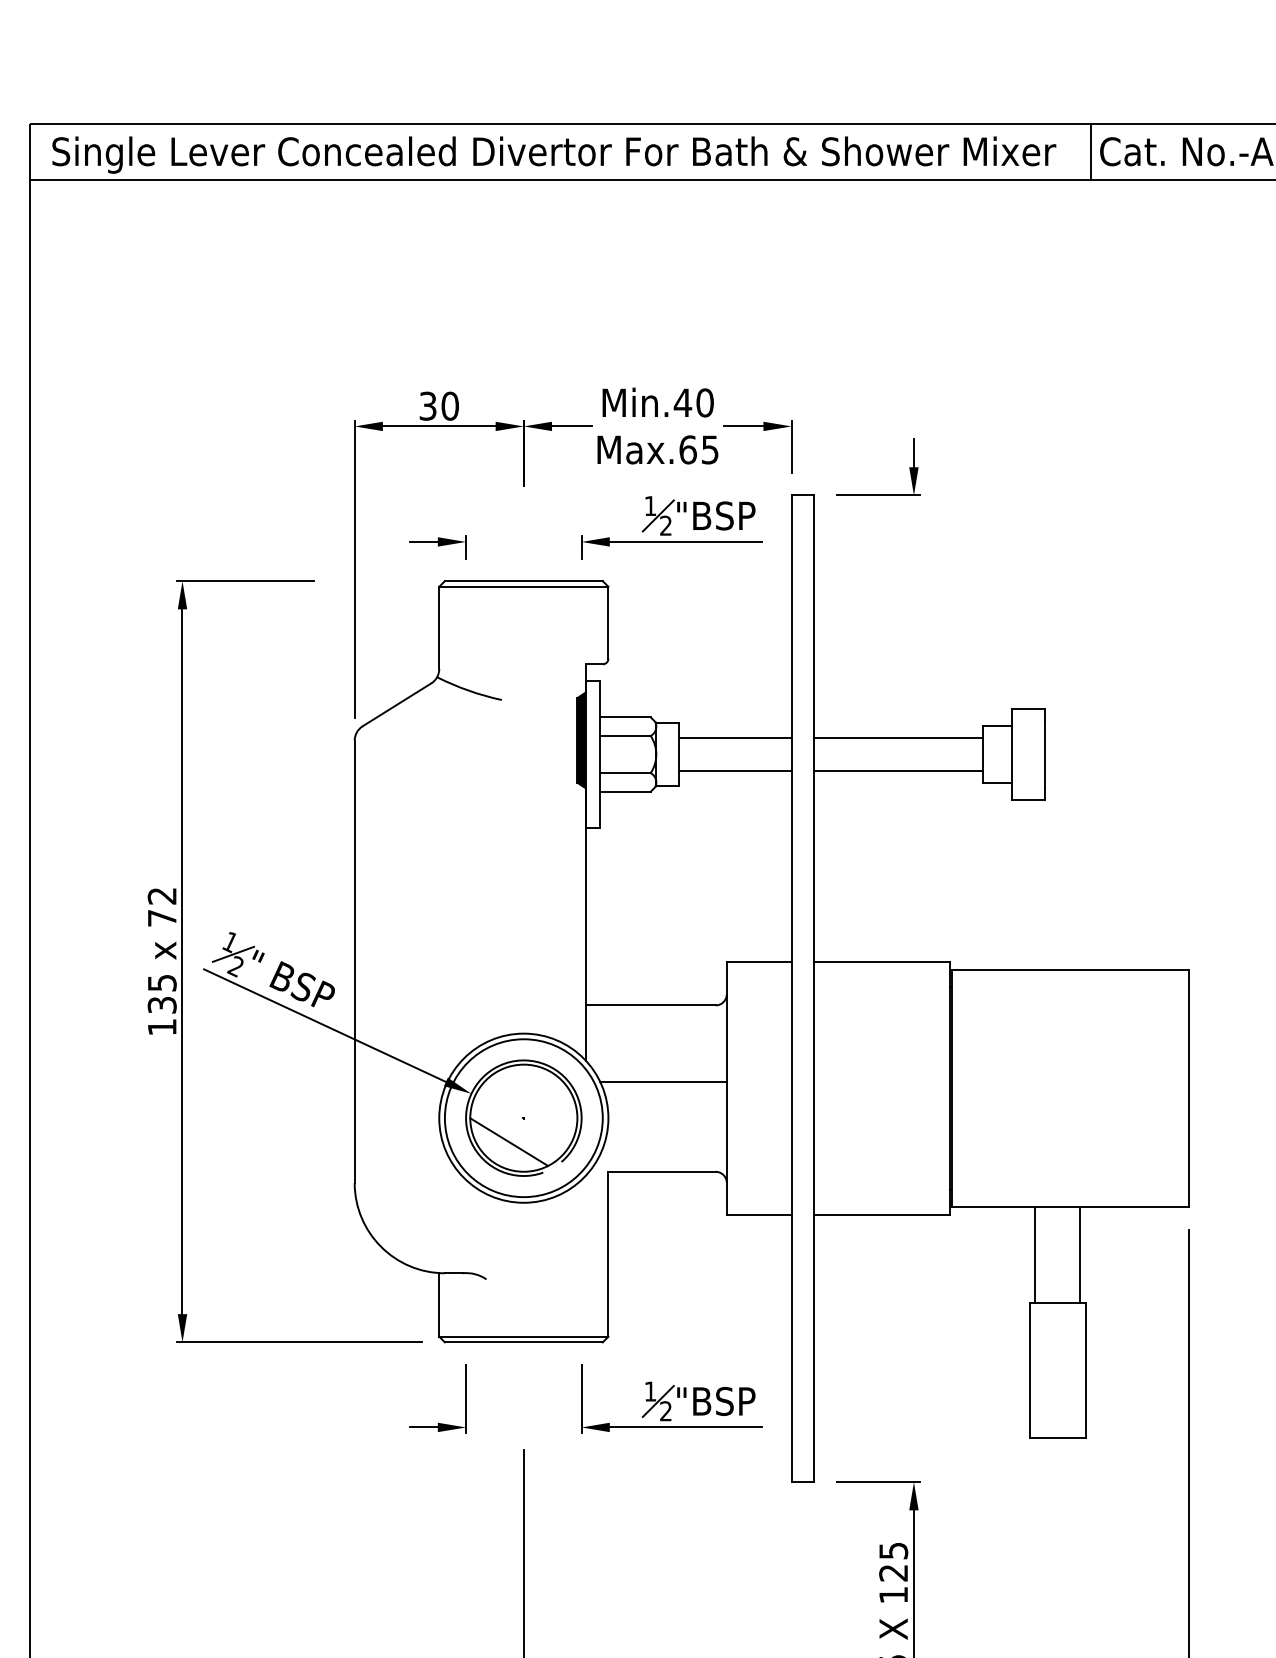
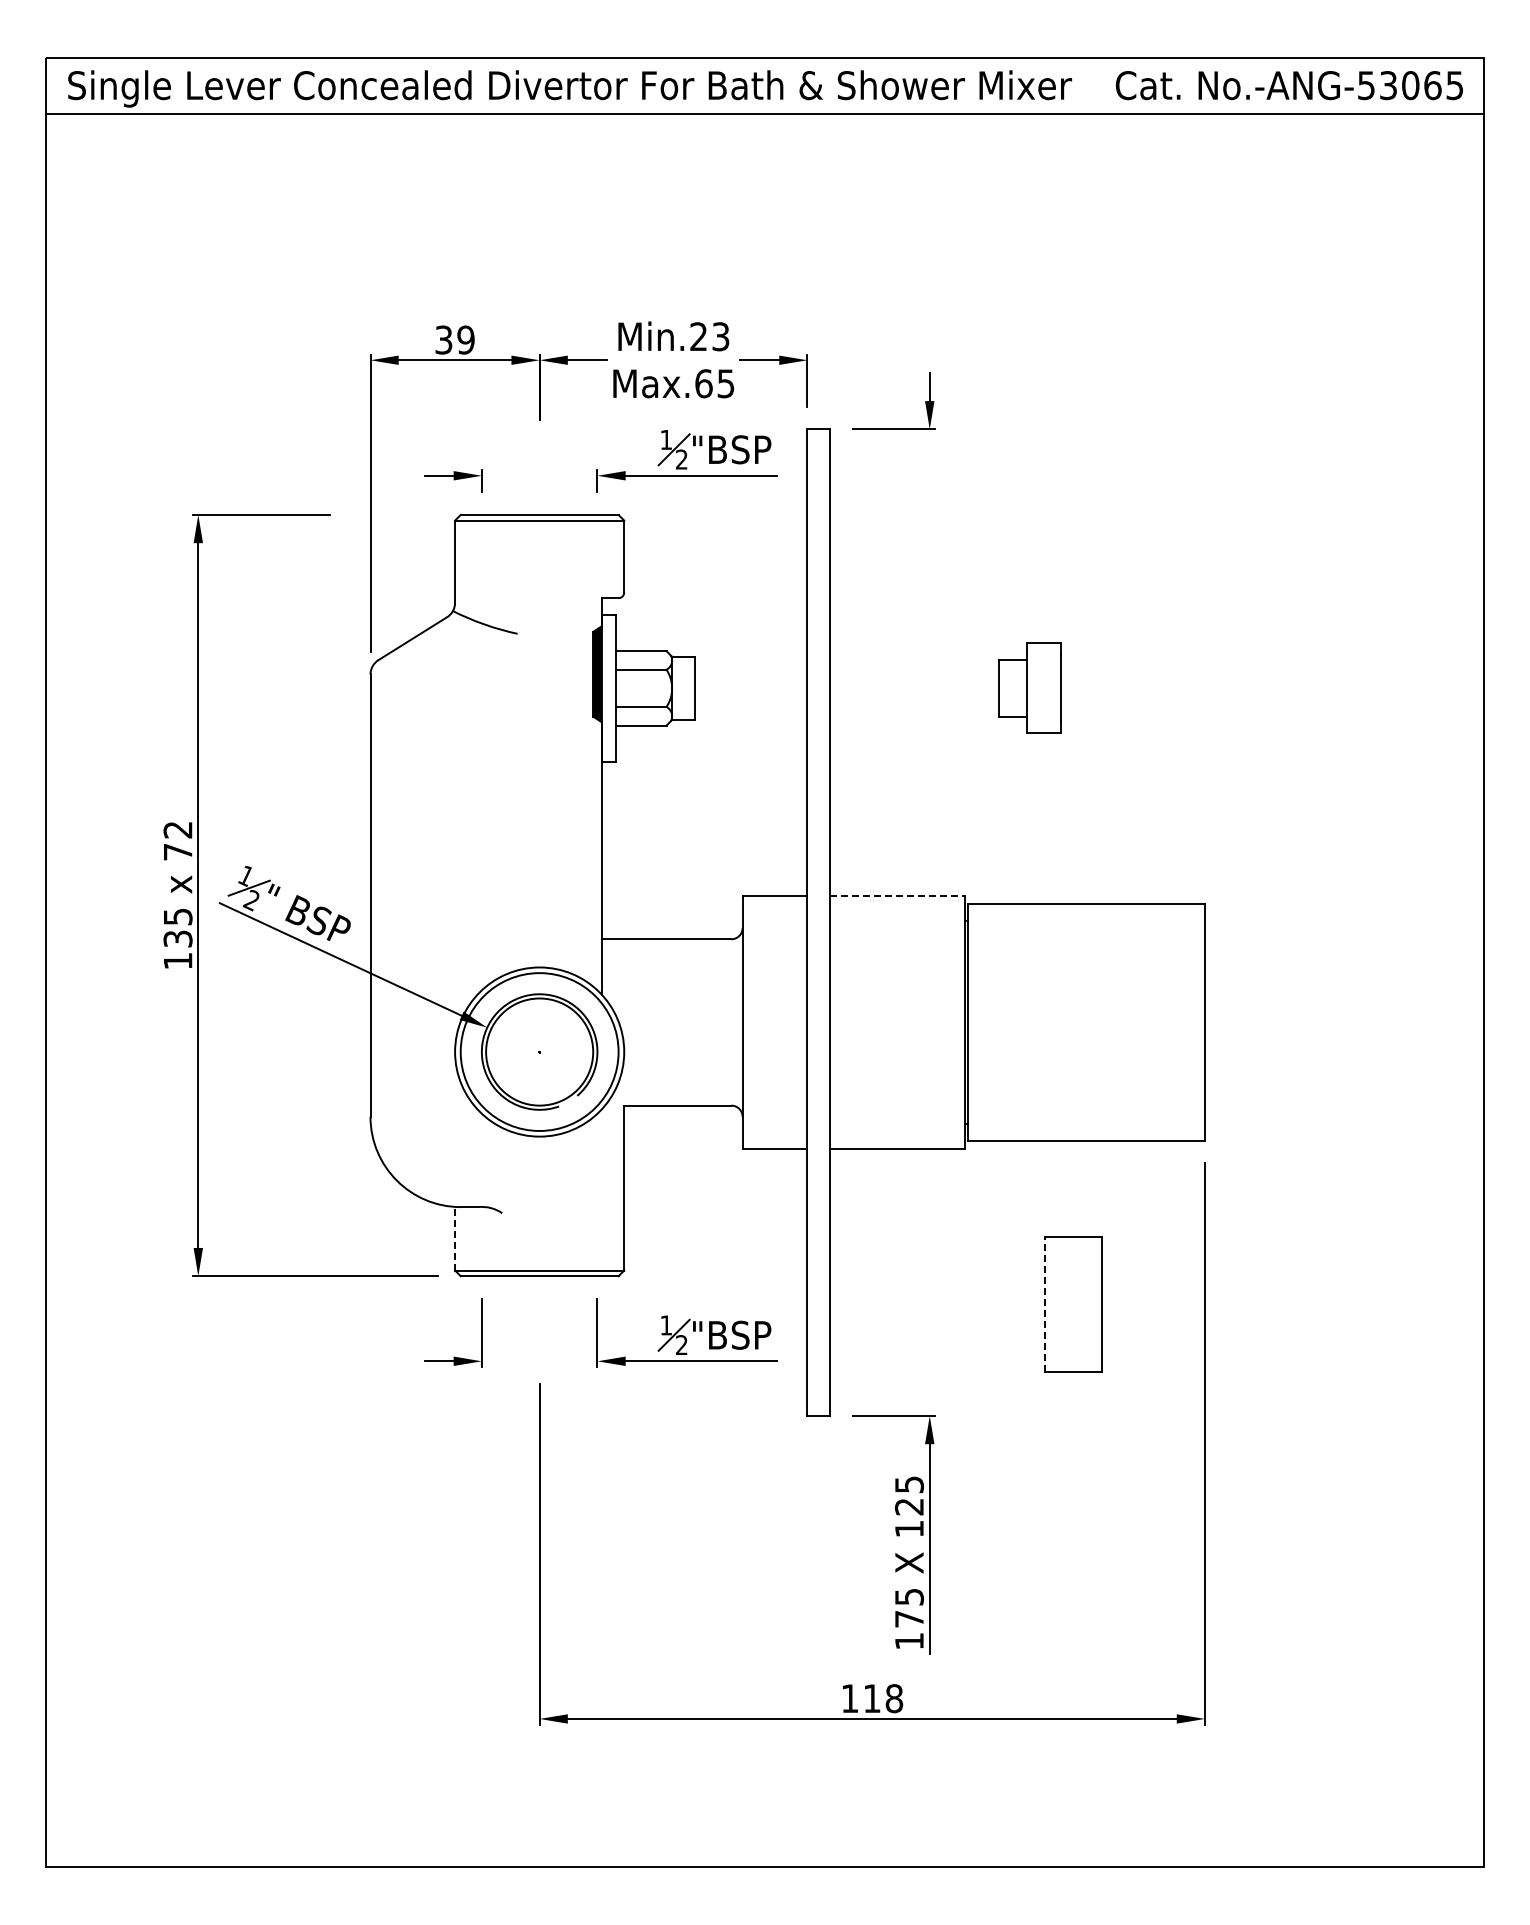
line: (1090, 151) -> (1106, 85), removed
text: (693, 402) -> (709, 336), Min.40 -> Min.23
text: (449, 405) -> (465, 339), 30 -> 39
line: (734, 737) -> (750, 671), removed
line: (898, 737) -> (914, 671), removed
line: (734, 771) -> (750, 705), removed
line: (898, 771) -> (914, 705), removed
line: (881, 961) -> (897, 895), solid -> dashed
line: (662, 1081) -> (678, 1015), removed
line: (508, 1141) -> (524, 1075), removed
line: (1035, 1254) -> (1051, 1188), removed
line: (1080, 1254) -> (1096, 1188), removed
line: (439, 1304) -> (455, 1238), solid -> dashed
line: (1029, 1370) -> (1045, 1304), solid -> dashed

